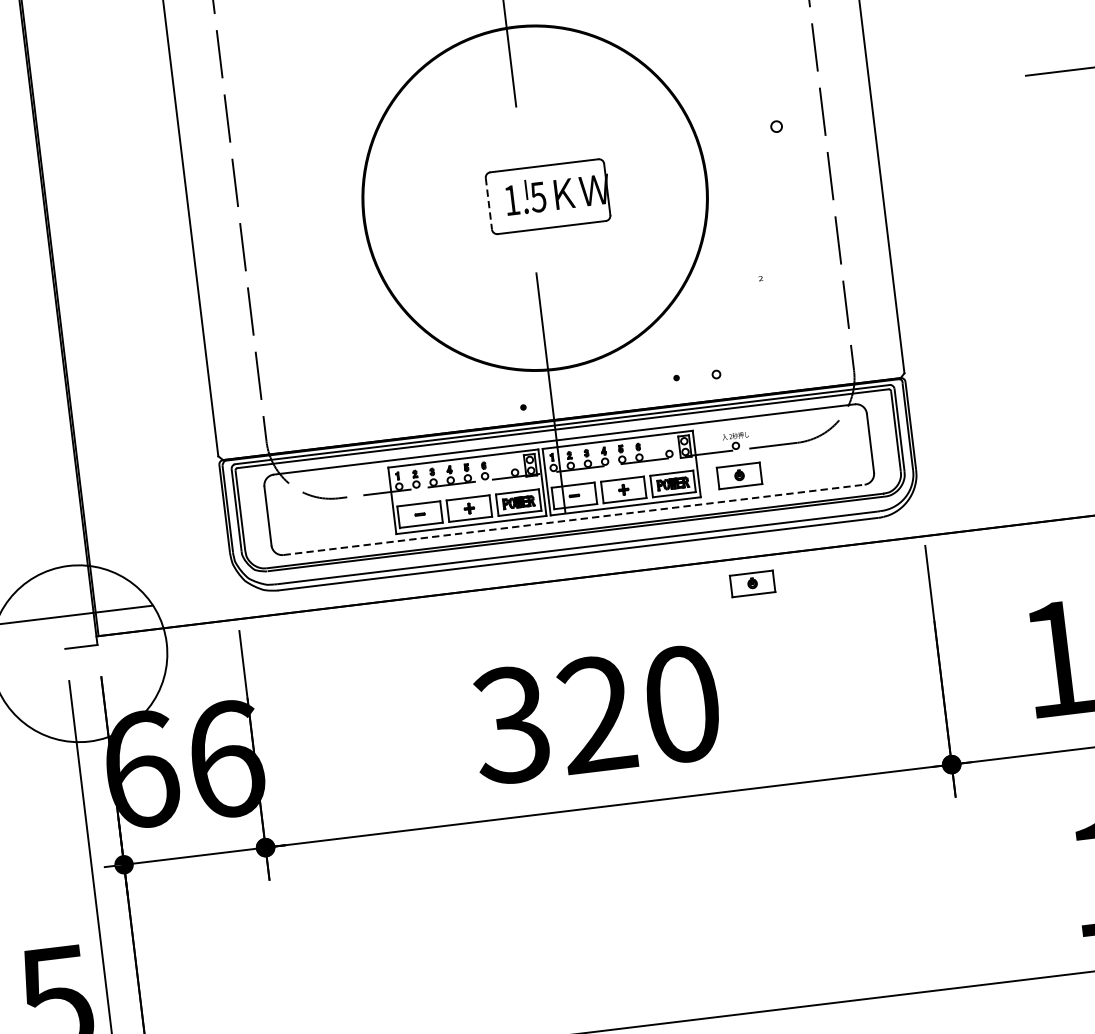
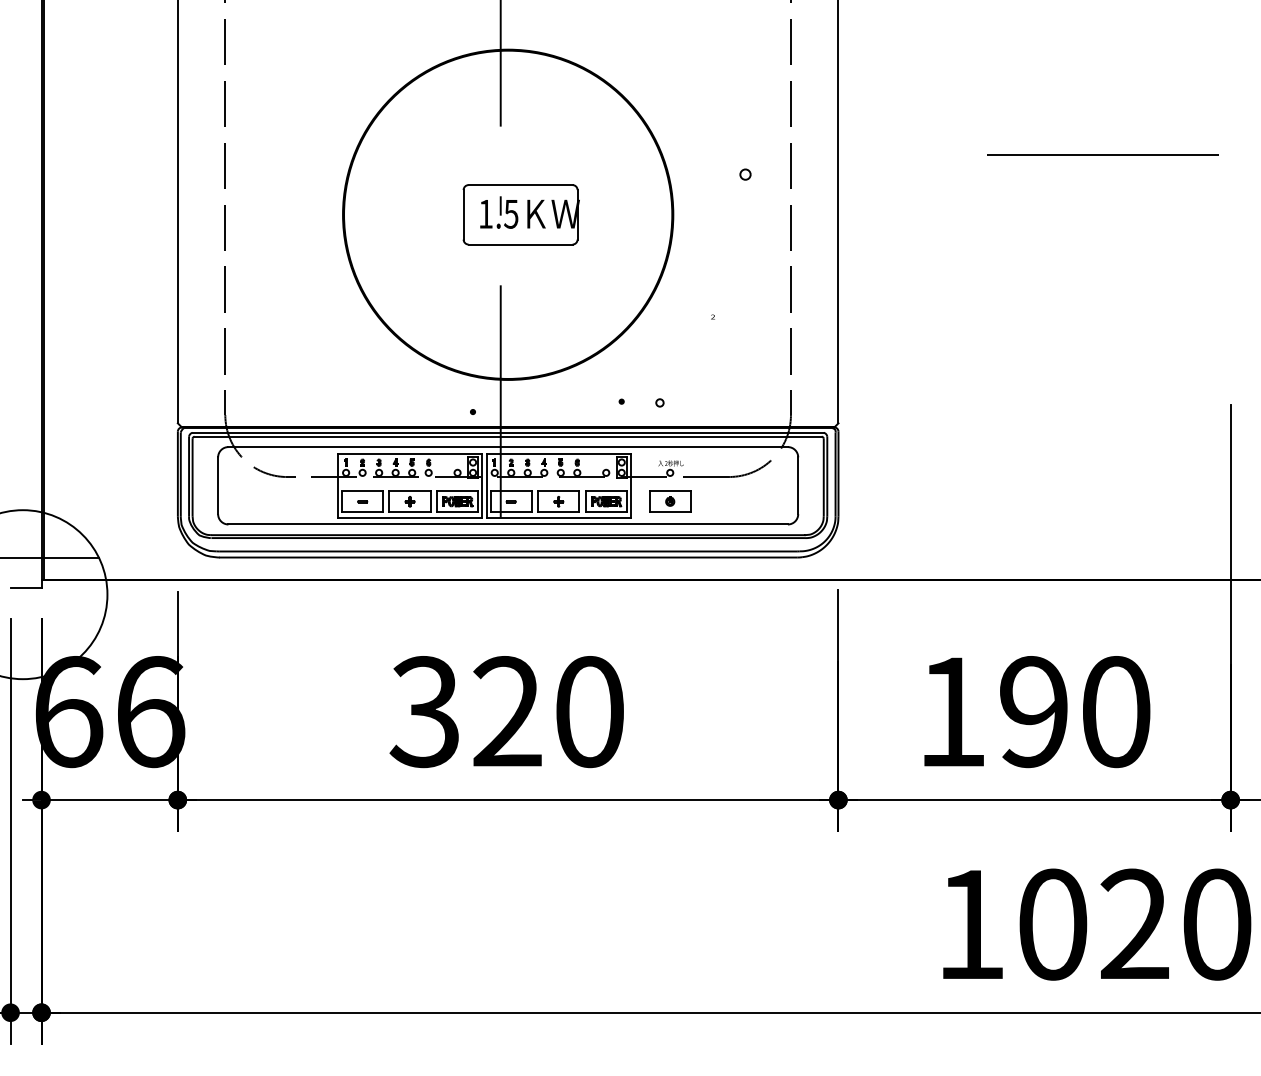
line: (488, 203) -> (463, 214), dashed -> solid
line: (574, 519) -> (508, 524), dashed -> solid
part: (752, 583) -> (670, 605), removed

